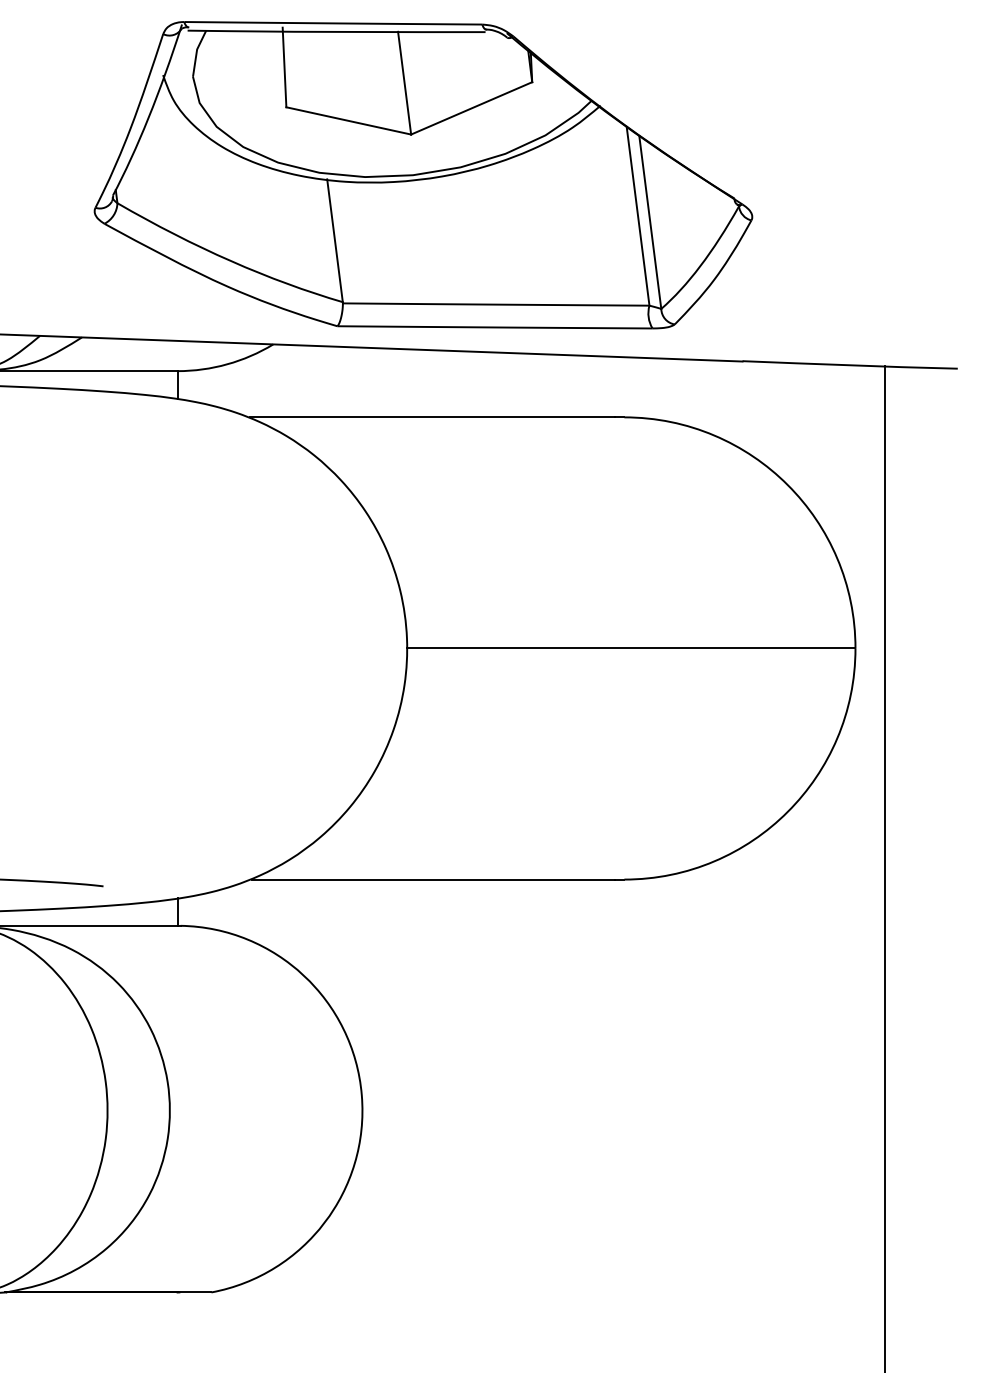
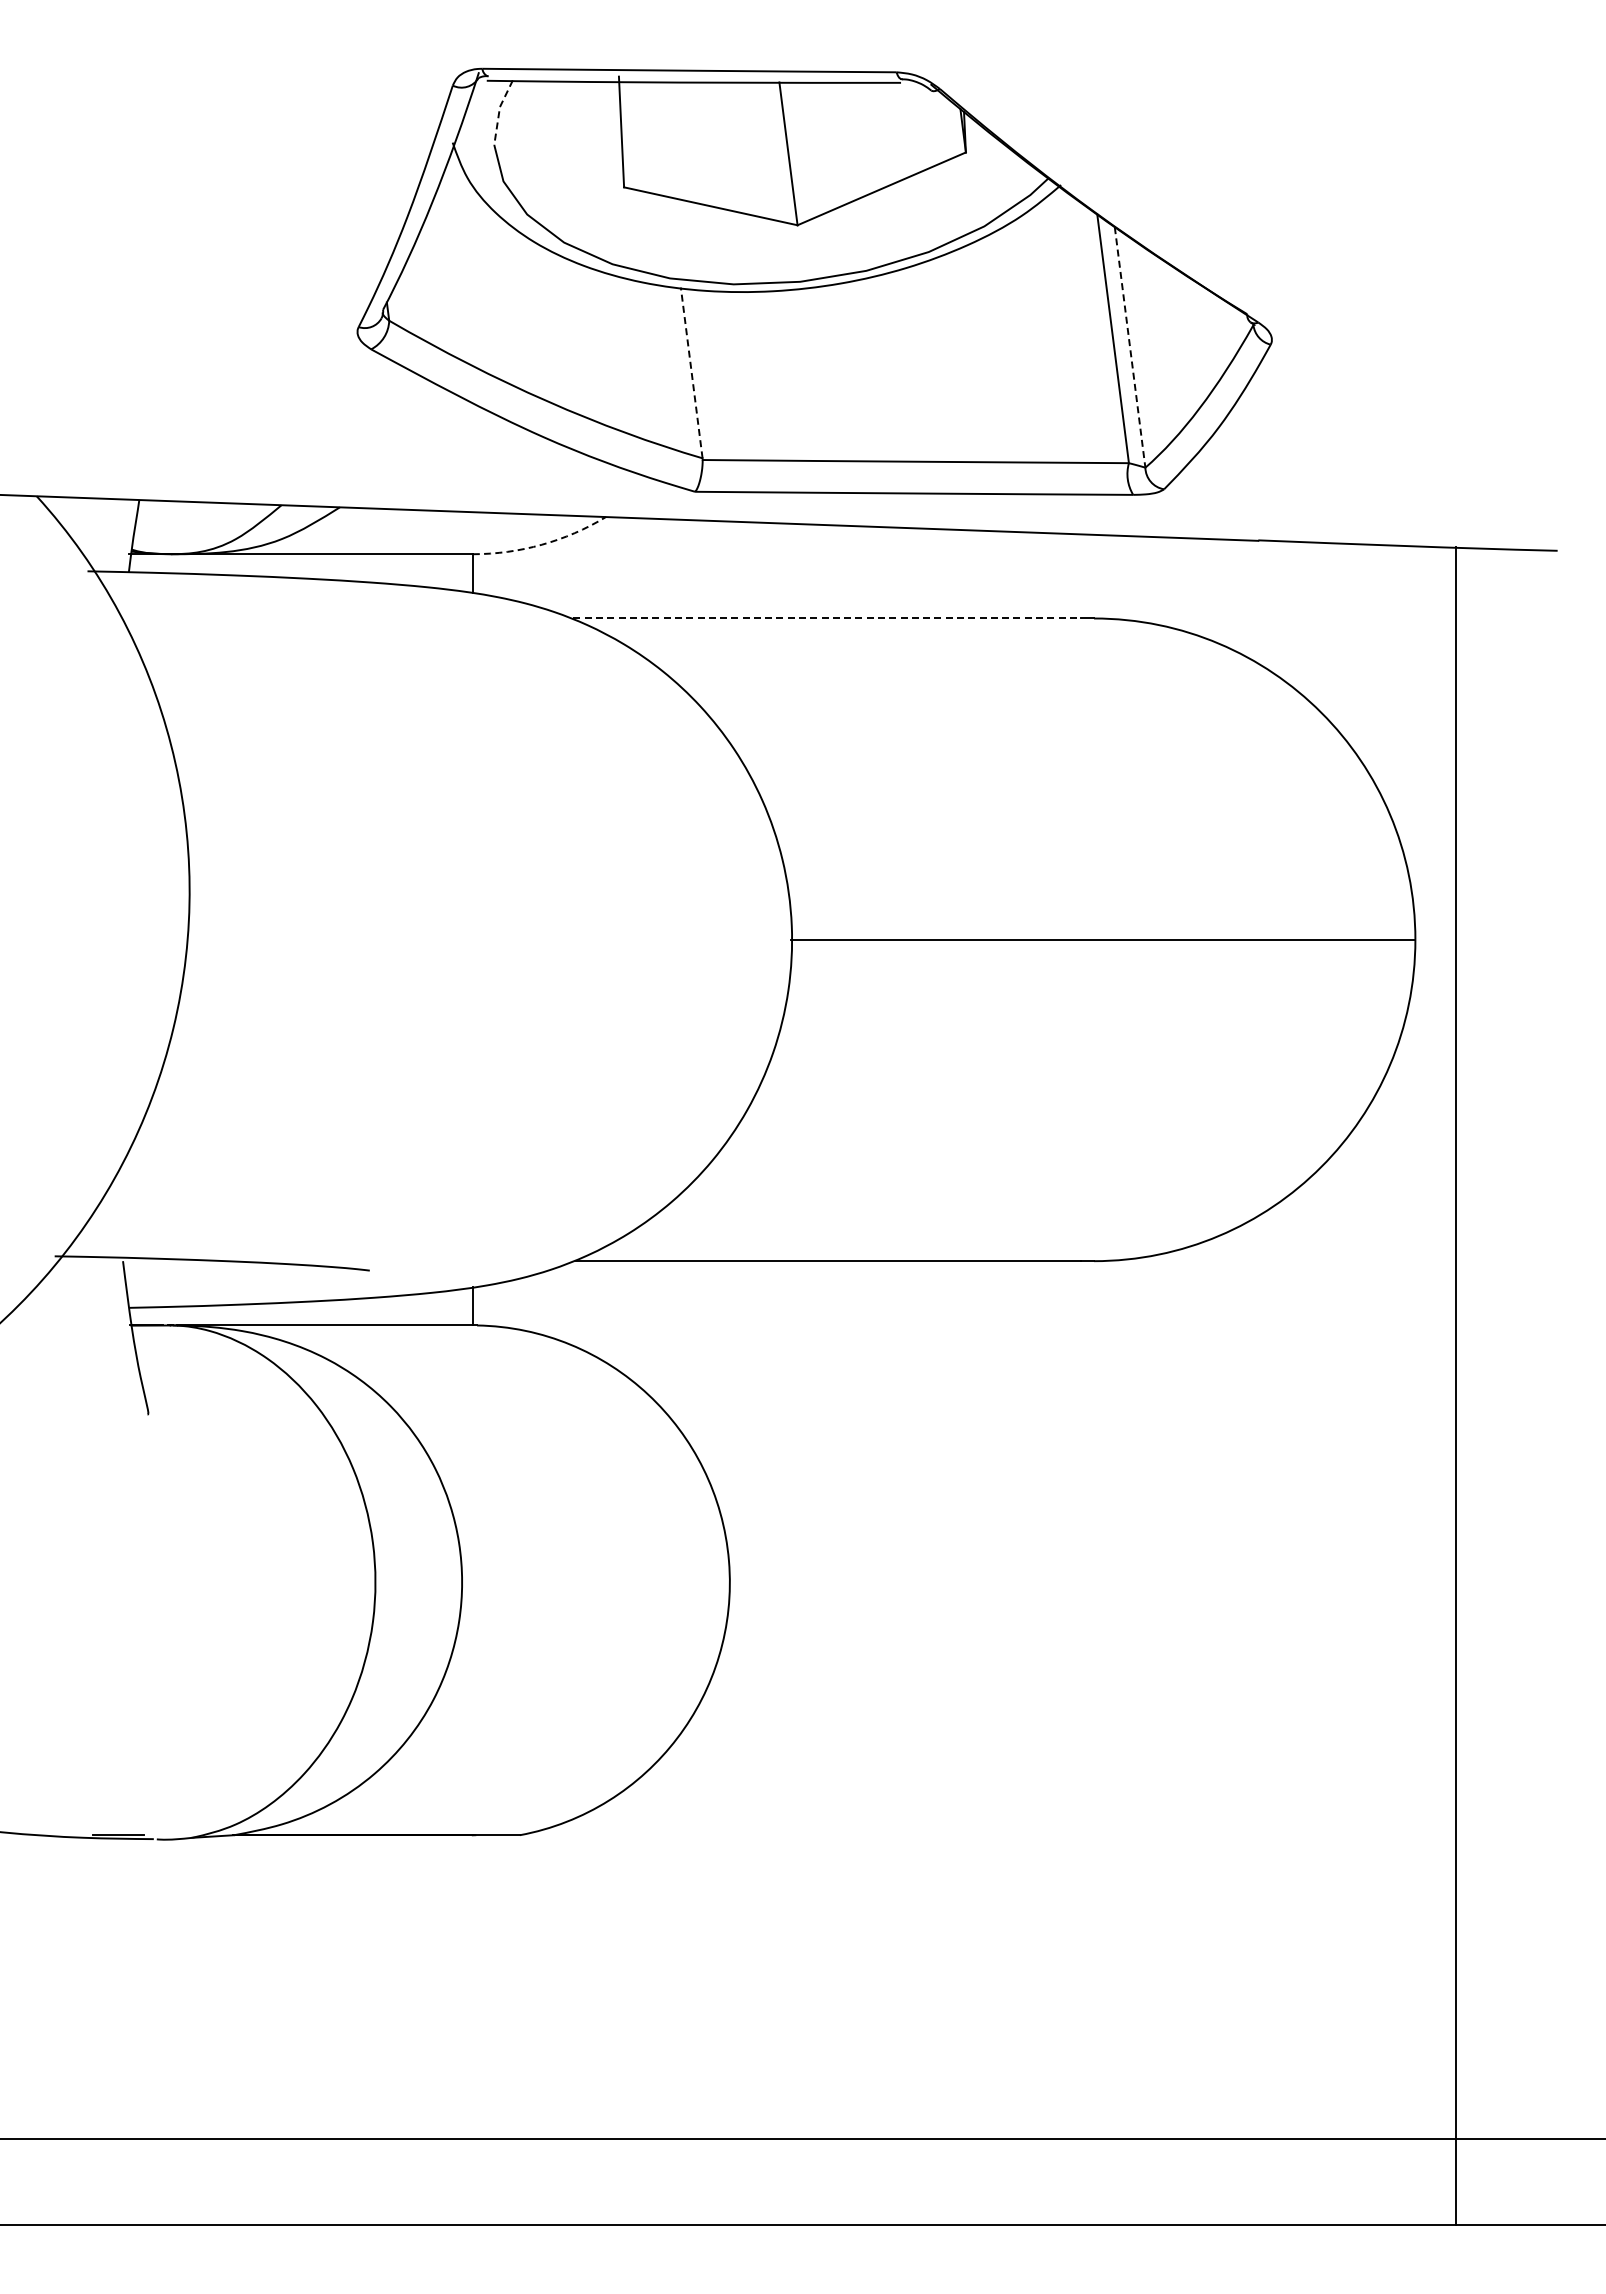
line: (196, 52) -> (499, 110), solid -> dashed
line: (650, 222) -> (1130, 347), solid -> dashed
line: (334, 240) -> (691, 372), solid -> dashed
arc: (226, 364) -> (541, 544), solid -> dashed
line: (431, 417) -> (826, 618), solid -> dashed

